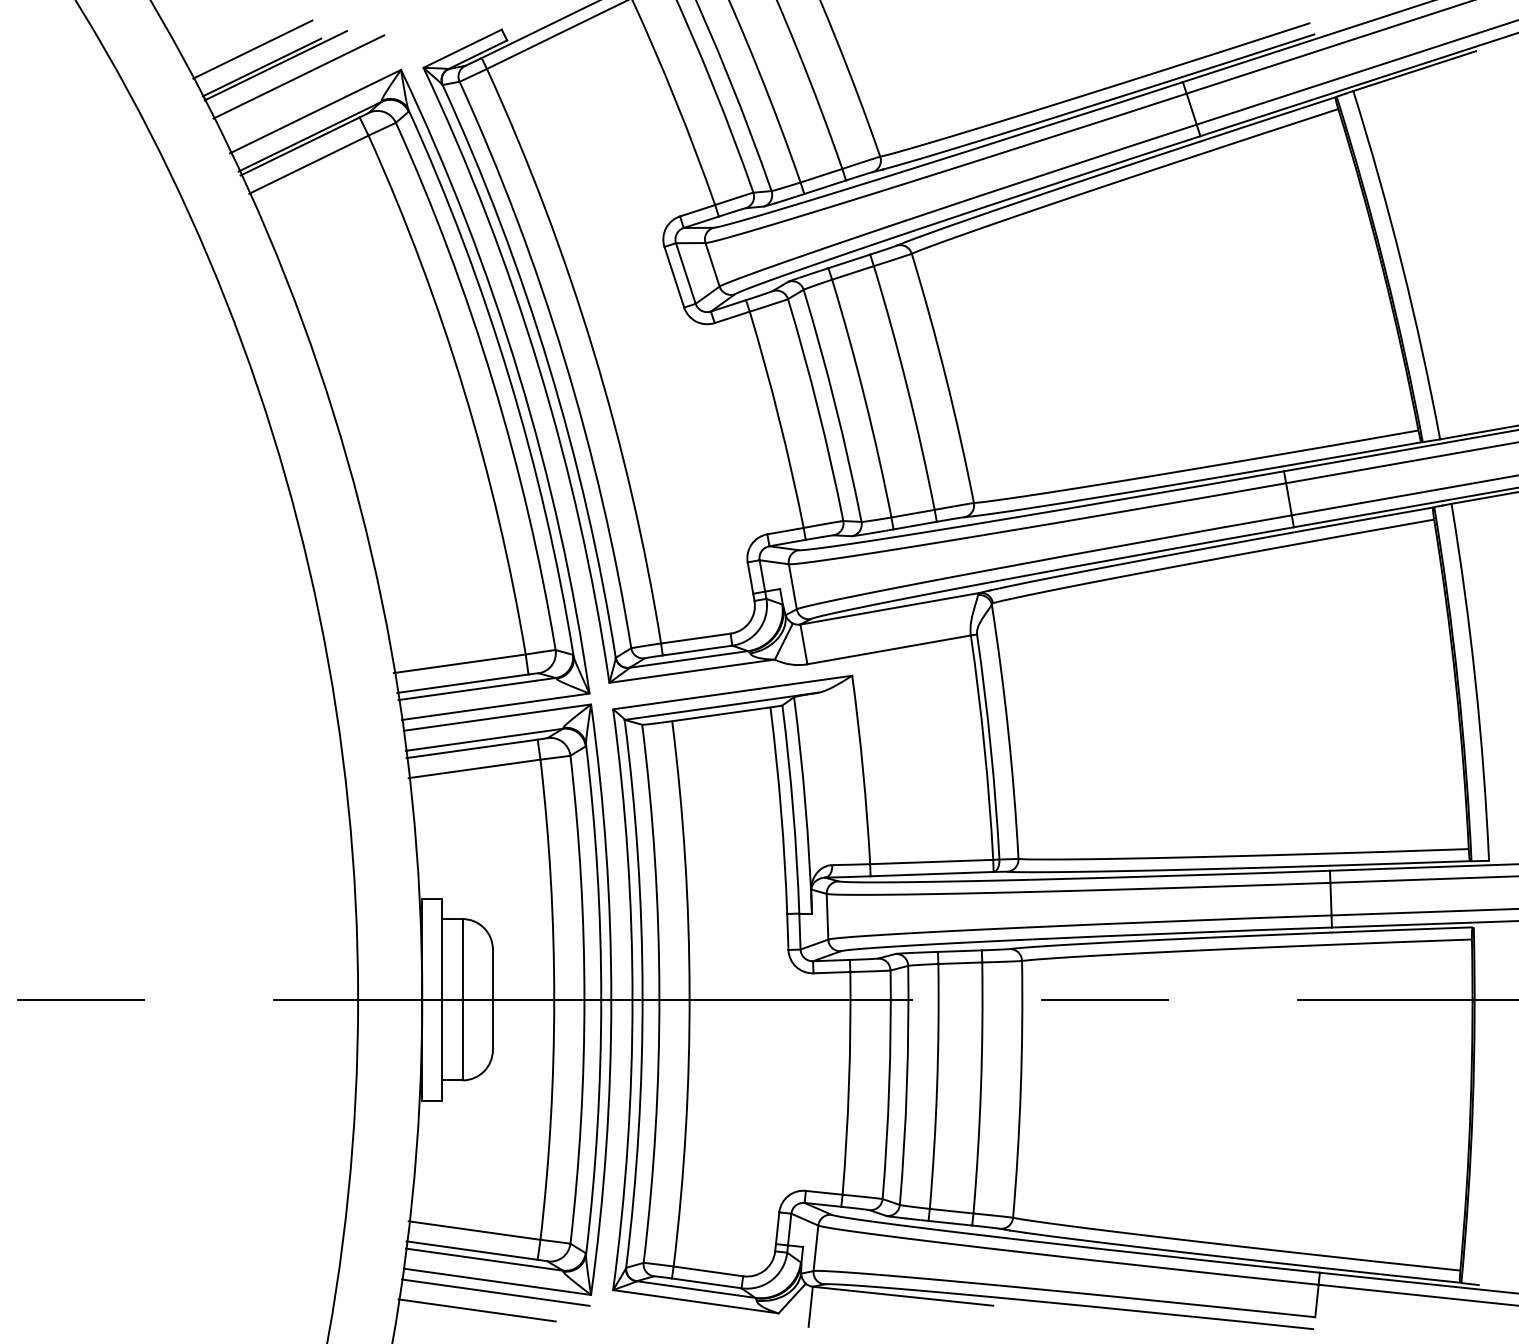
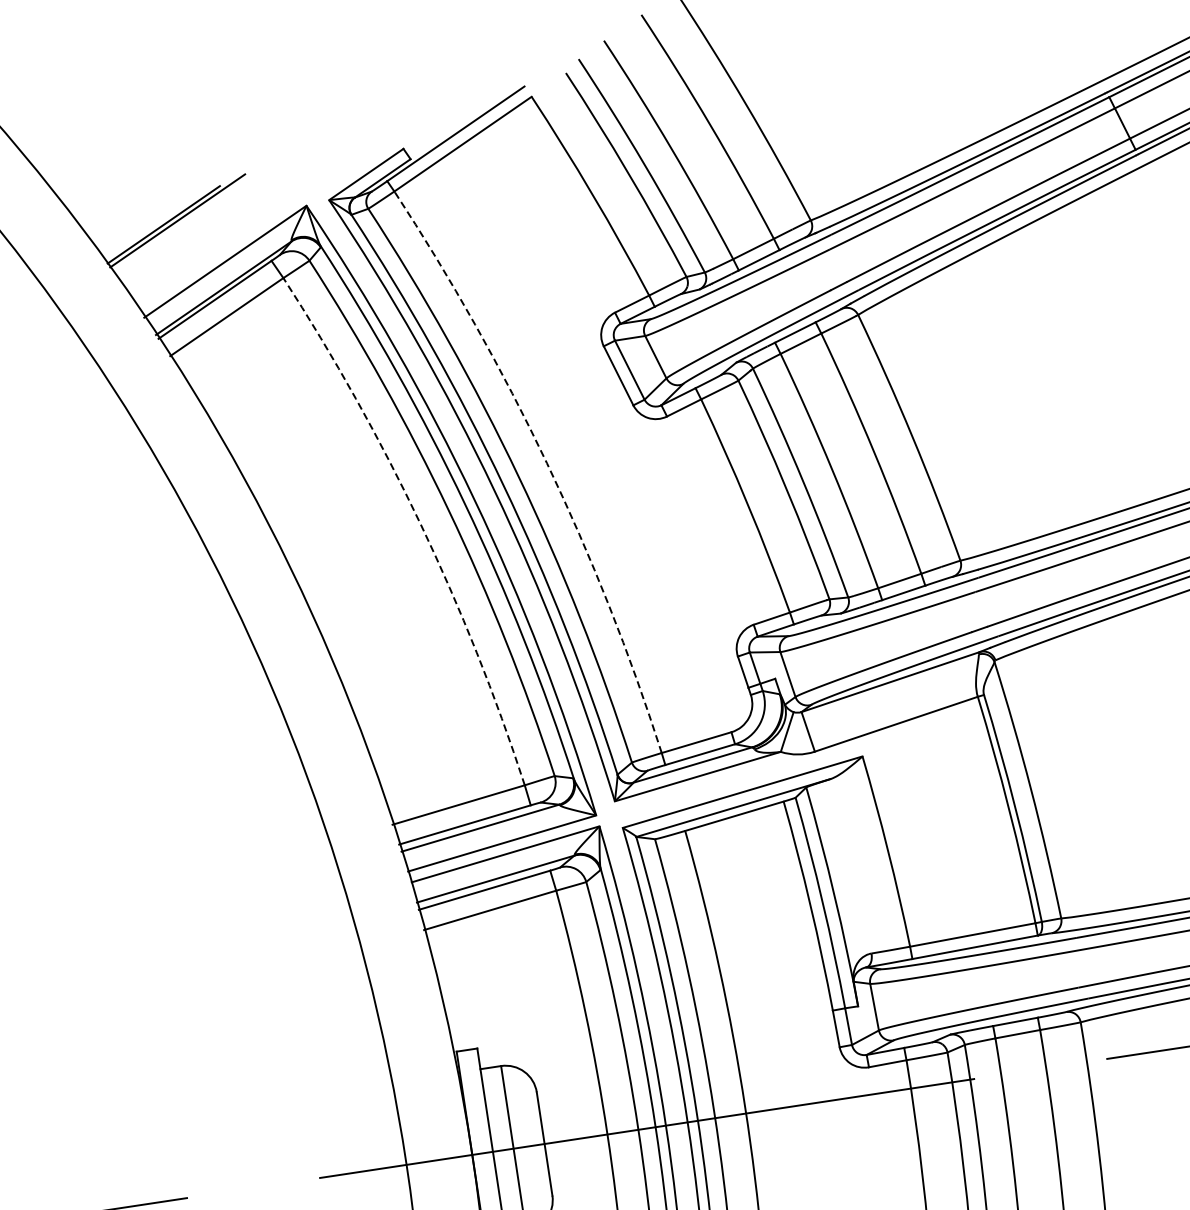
line: (252, 49) -> (151, 207), removed
line: (298, 76) -> (202, 228), removed
arc: (593, 350) -> (547, 463), solid -> dashed
arc: (463, 389) -> (420, 523), solid -> dashed

